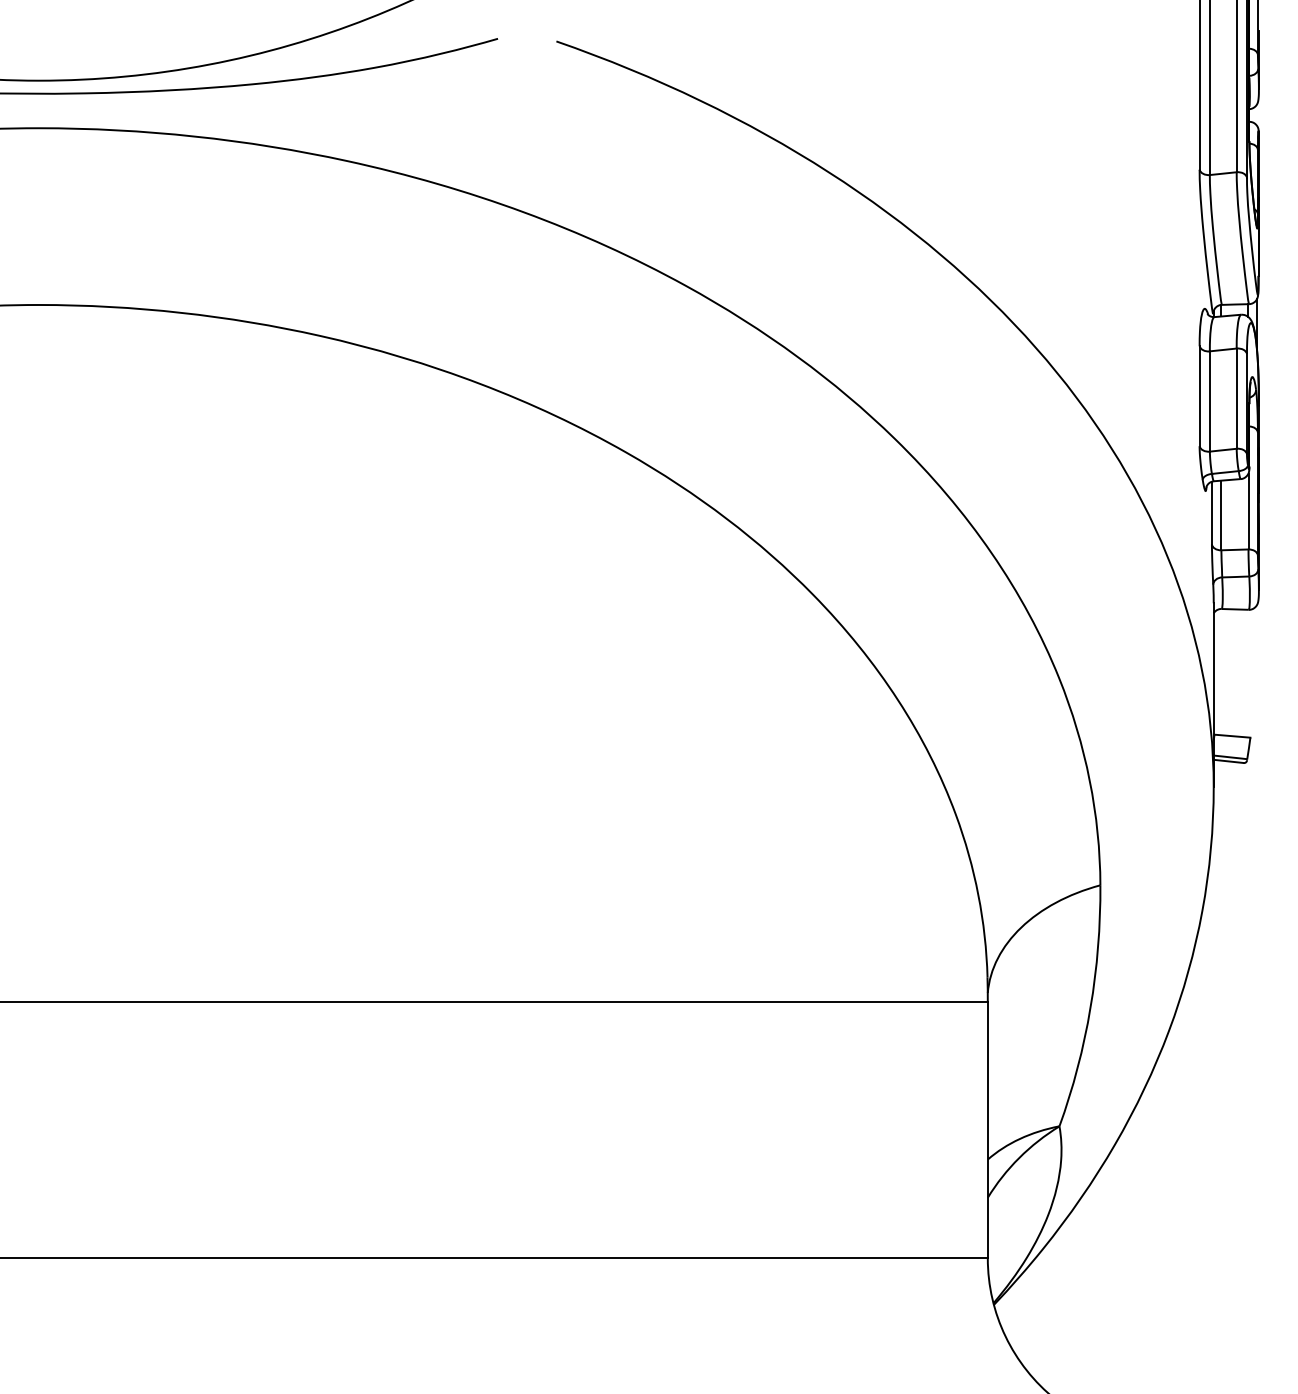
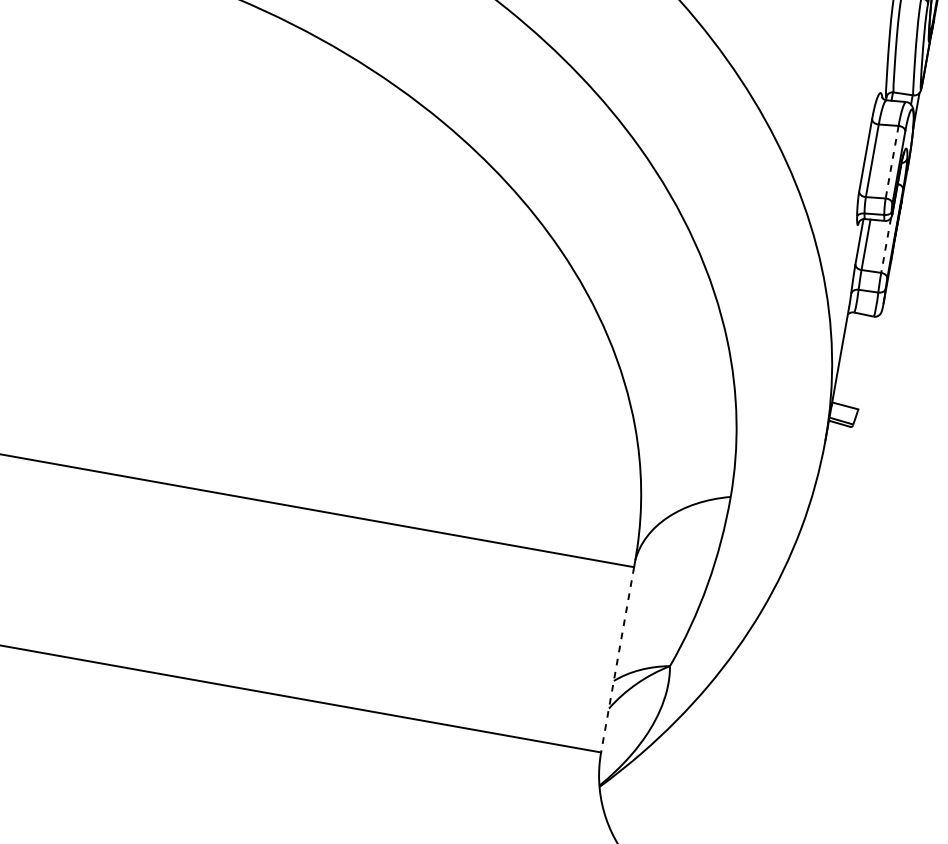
line: (1236, 399) -> (891, 162), solid -> dashed
line: (1248, 511) -> (886, 245), solid -> dashed
line: (987, 1130) -> (617, 659), solid -> dashed

